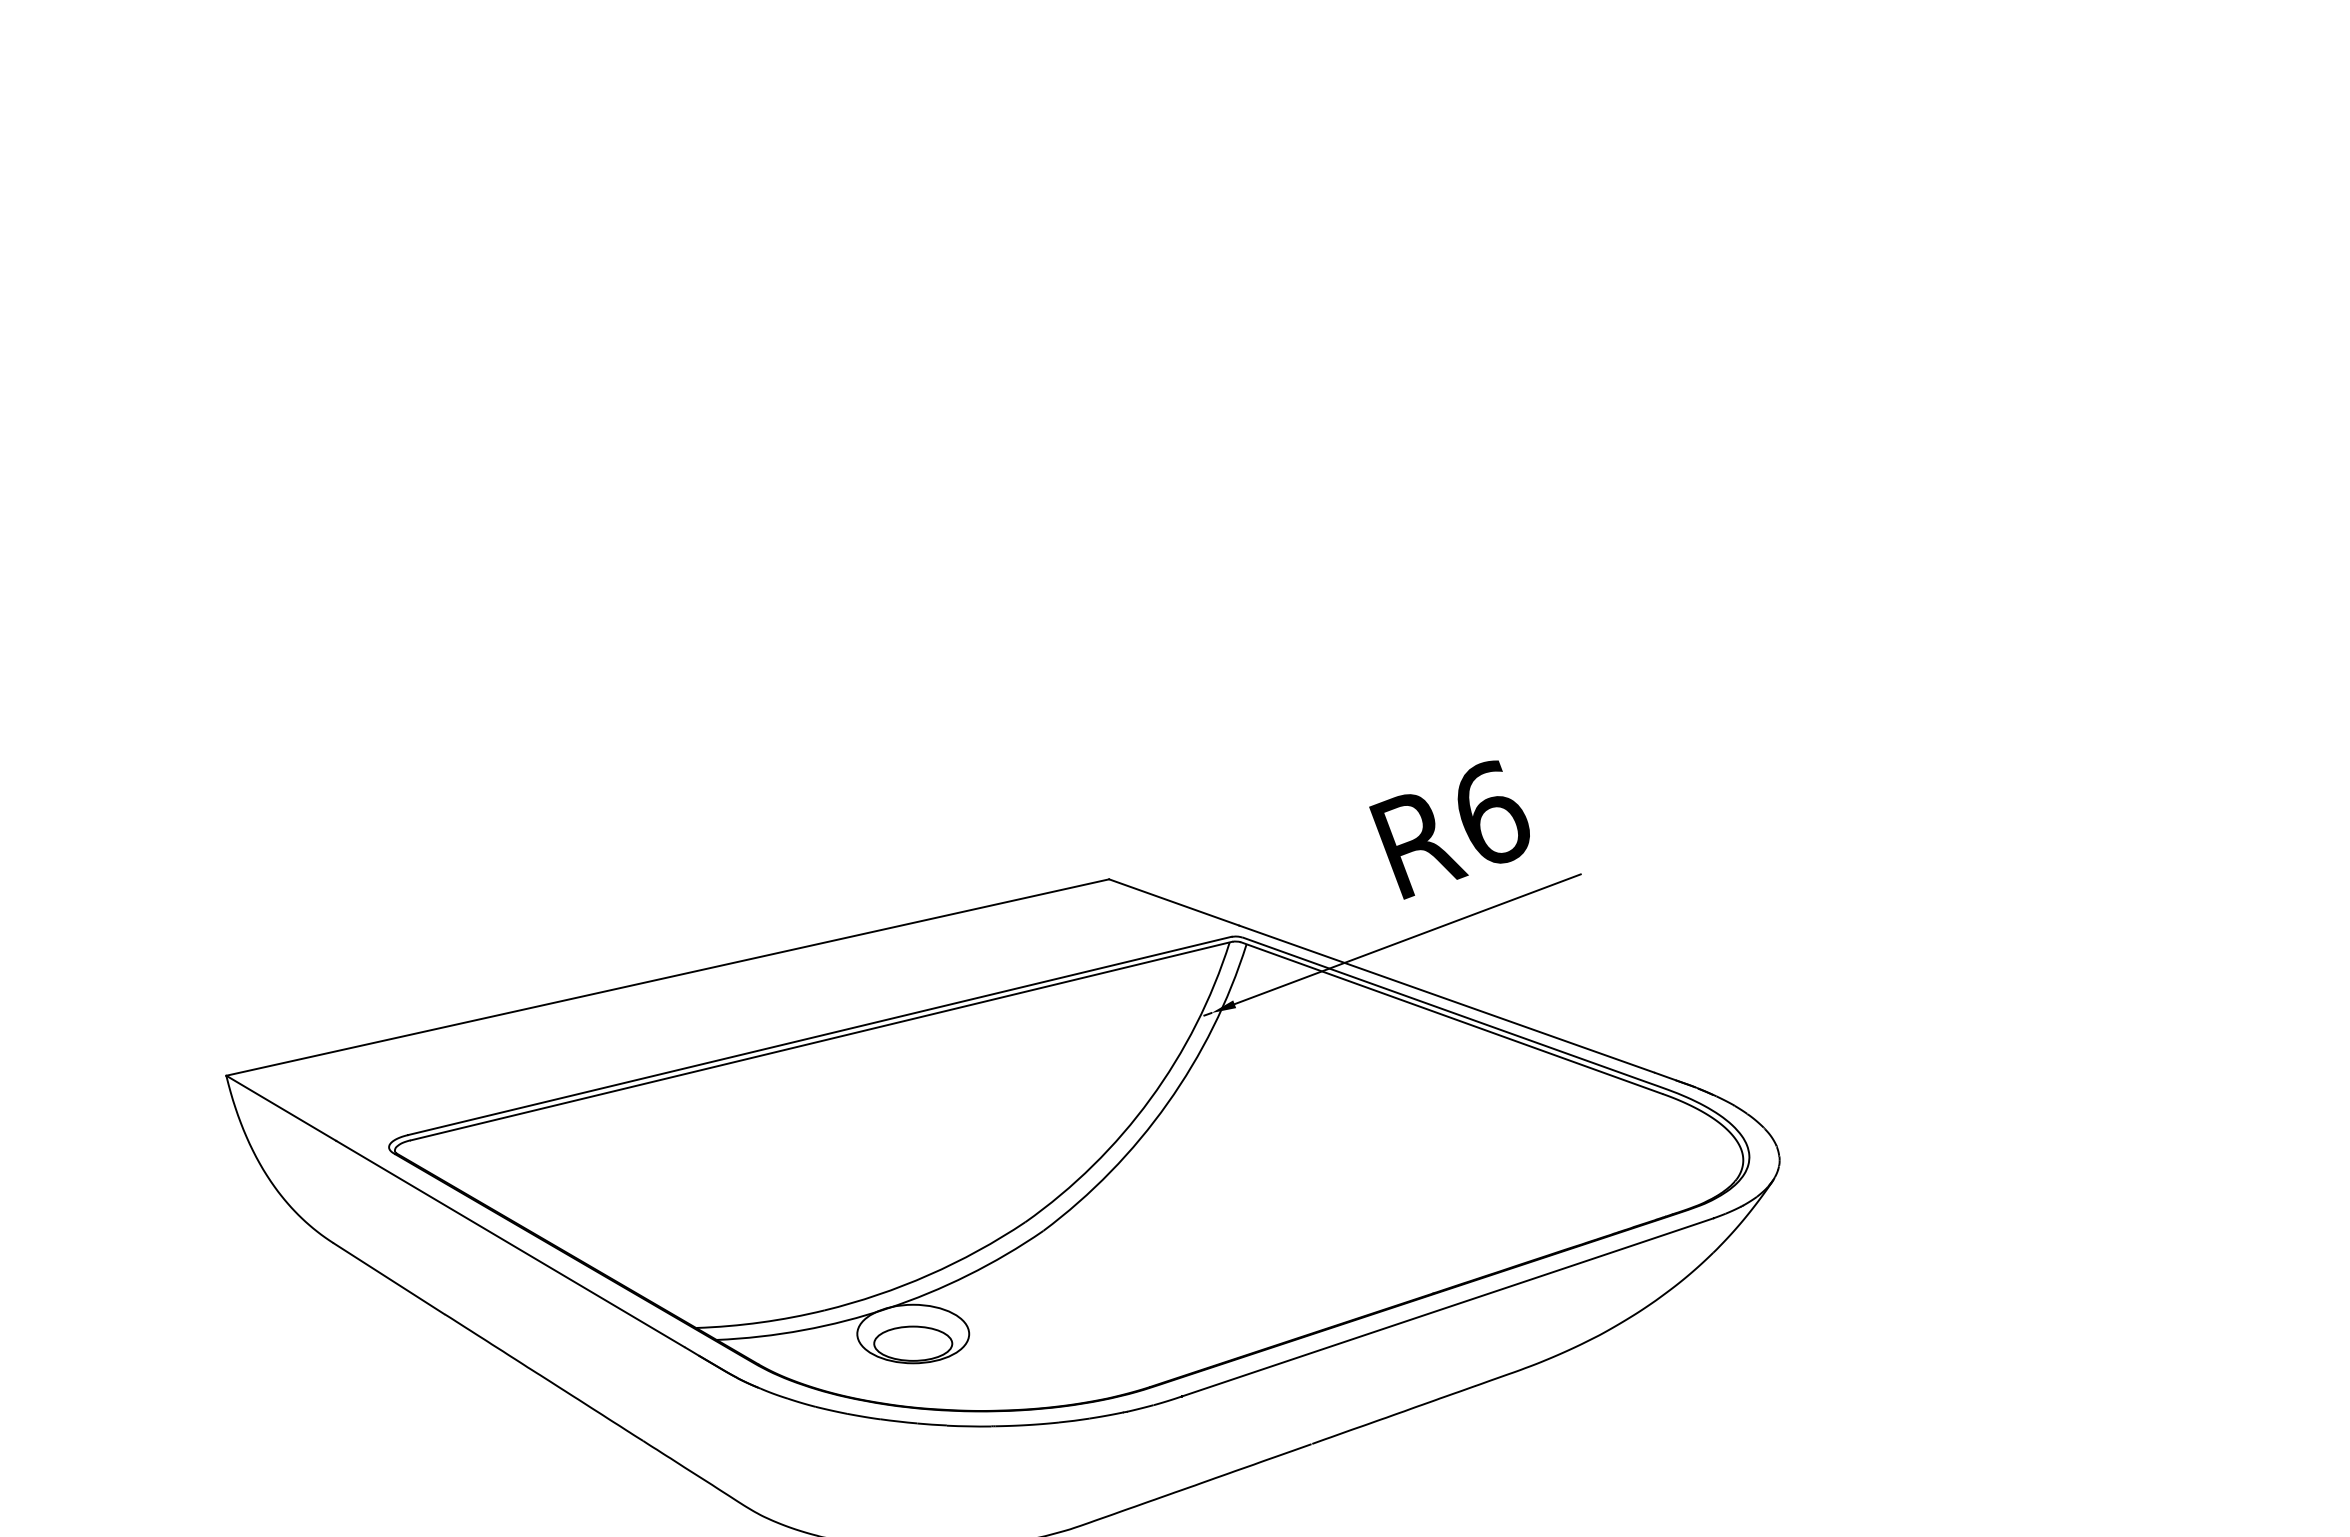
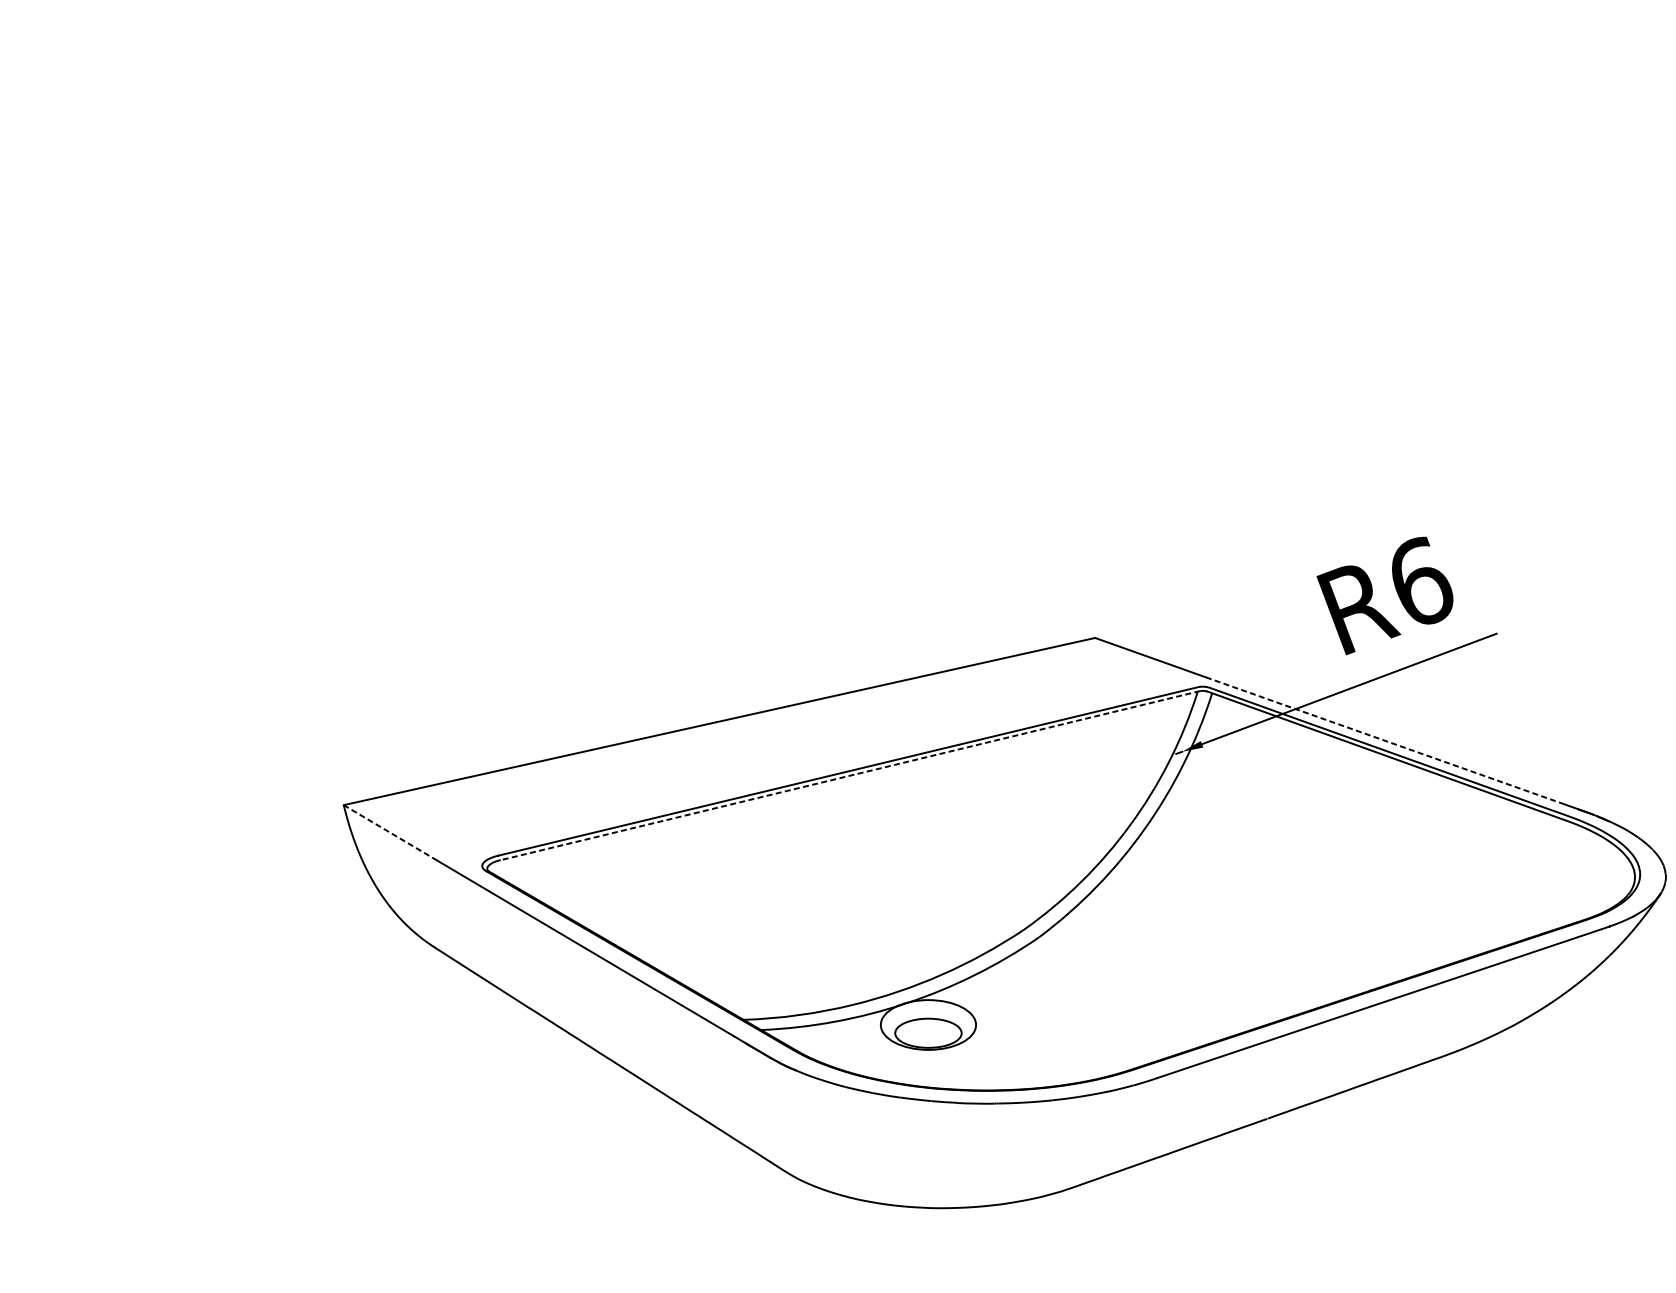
line: (1447, 999) -> (1383, 740), solid -> dashed
line: (821, 1041) -> (850, 776), solid -> dashed
line: (281, 1108) -> (390, 833), solid -> dashed

